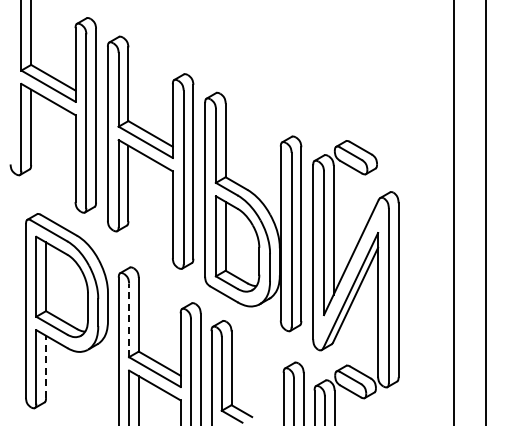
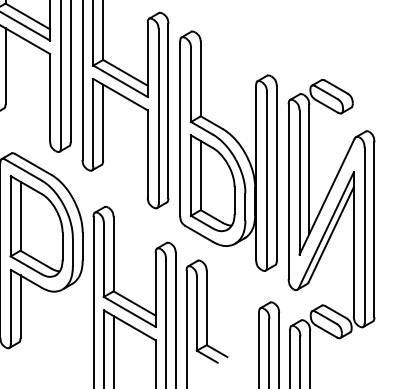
line: (129, 320) -> (104, 260), dashed -> solid
line: (46, 366) -> (20, 306), dashed -> solid

